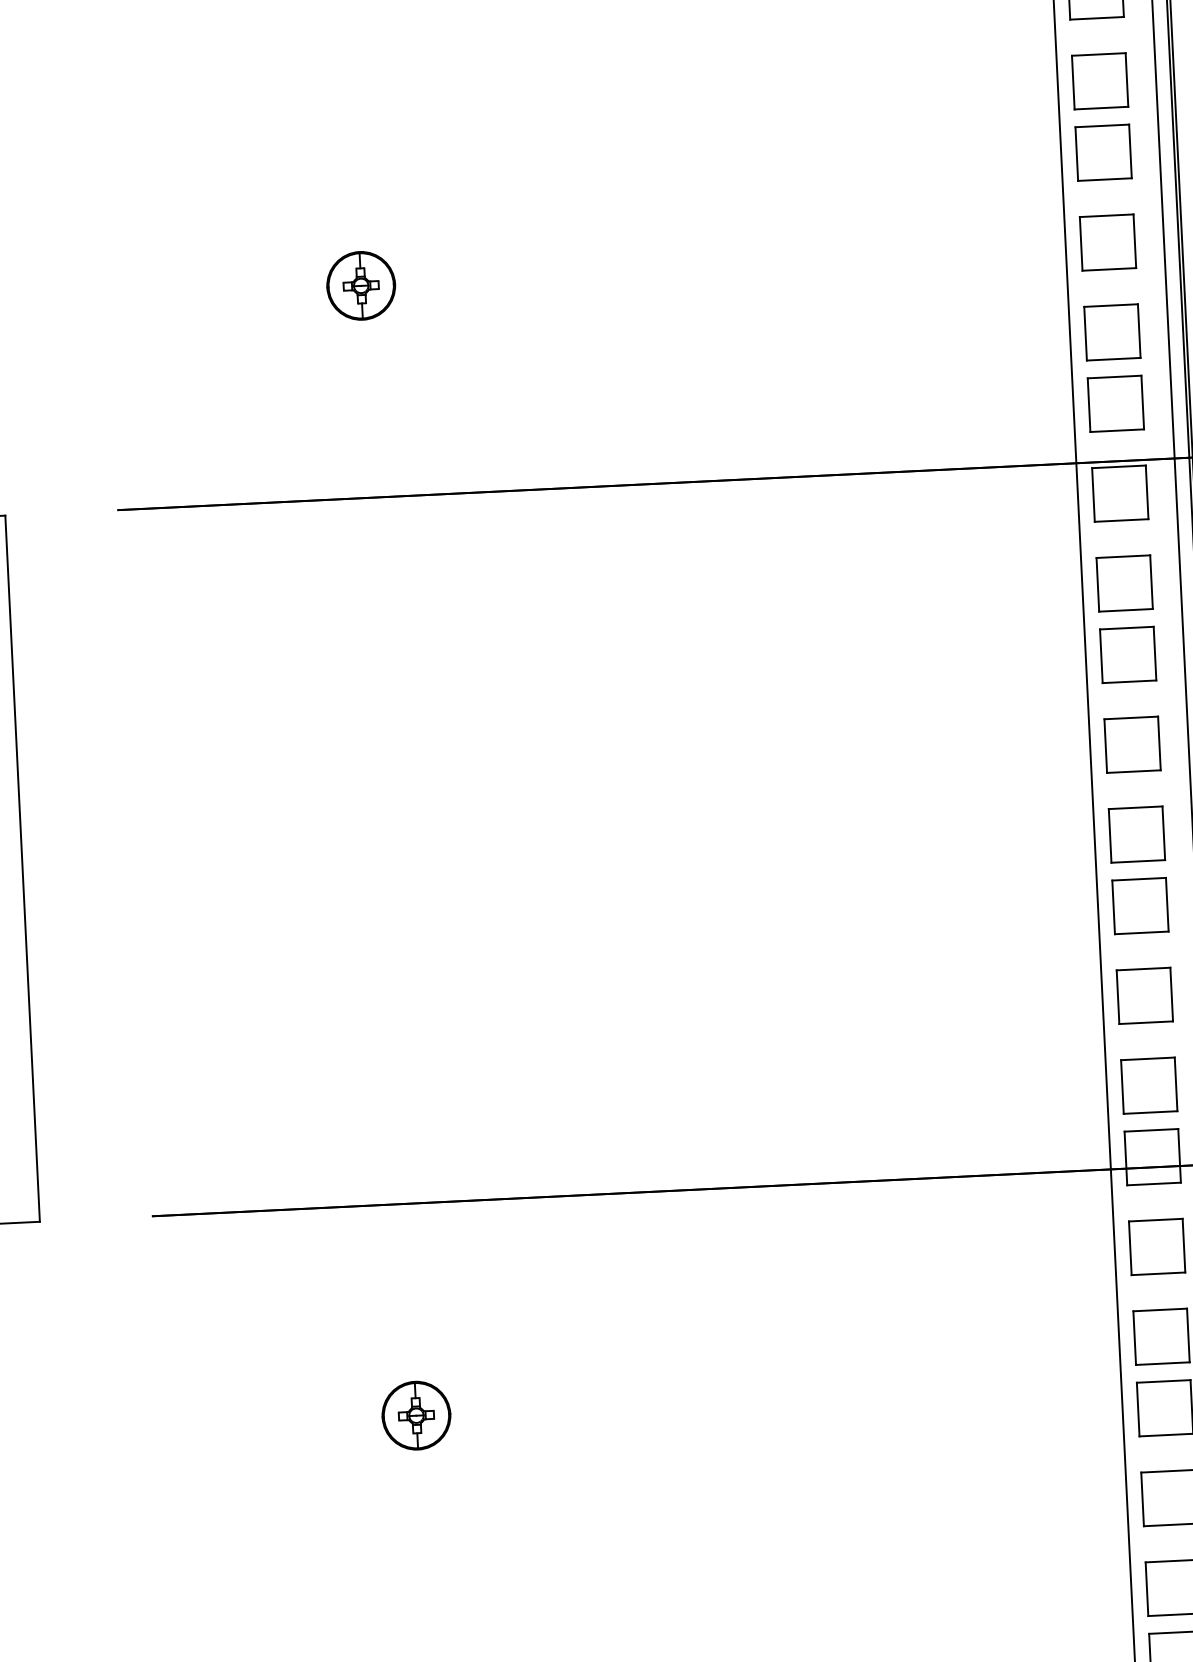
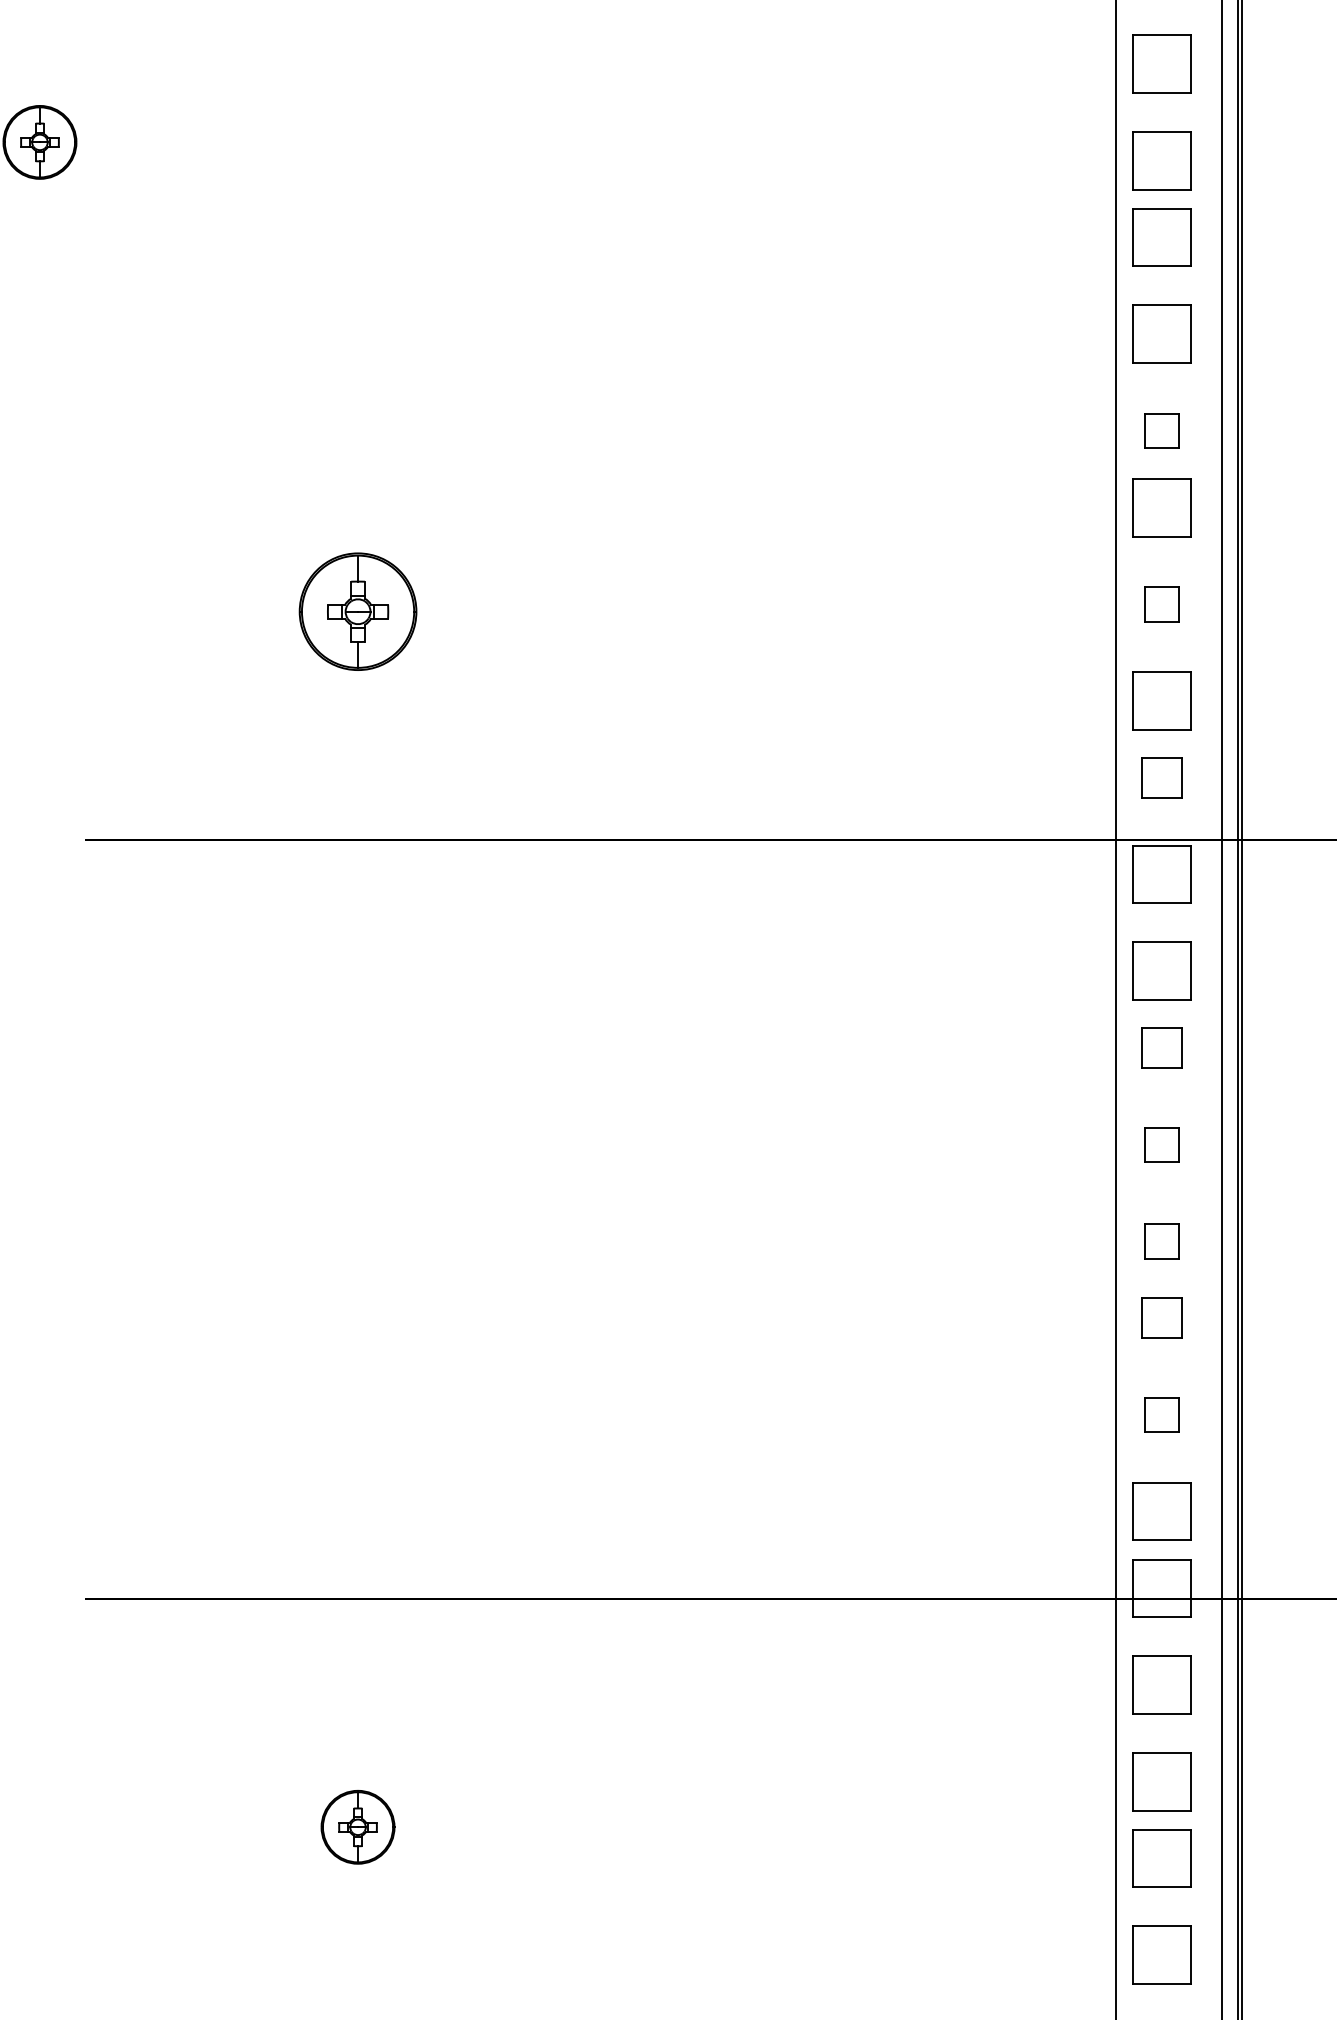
part: (1099, 81) -> (1161, 430), size x0.6
part: (1107, 241) -> (1161, 603), size x0.6
part: (360, 285) -> (357, 611), size x1.6
part: (1115, 403) -> (1161, 777), size x0.7
part: (1127, 654) -> (1161, 1047), size x0.7
part: (1132, 744) -> (1161, 1144), size x0.6
part: (1136, 833) -> (1161, 1240), size x0.6
part: (1140, 905) -> (1161, 1317), size x0.7
part: (1144, 995) -> (1161, 1414), size x0.6

